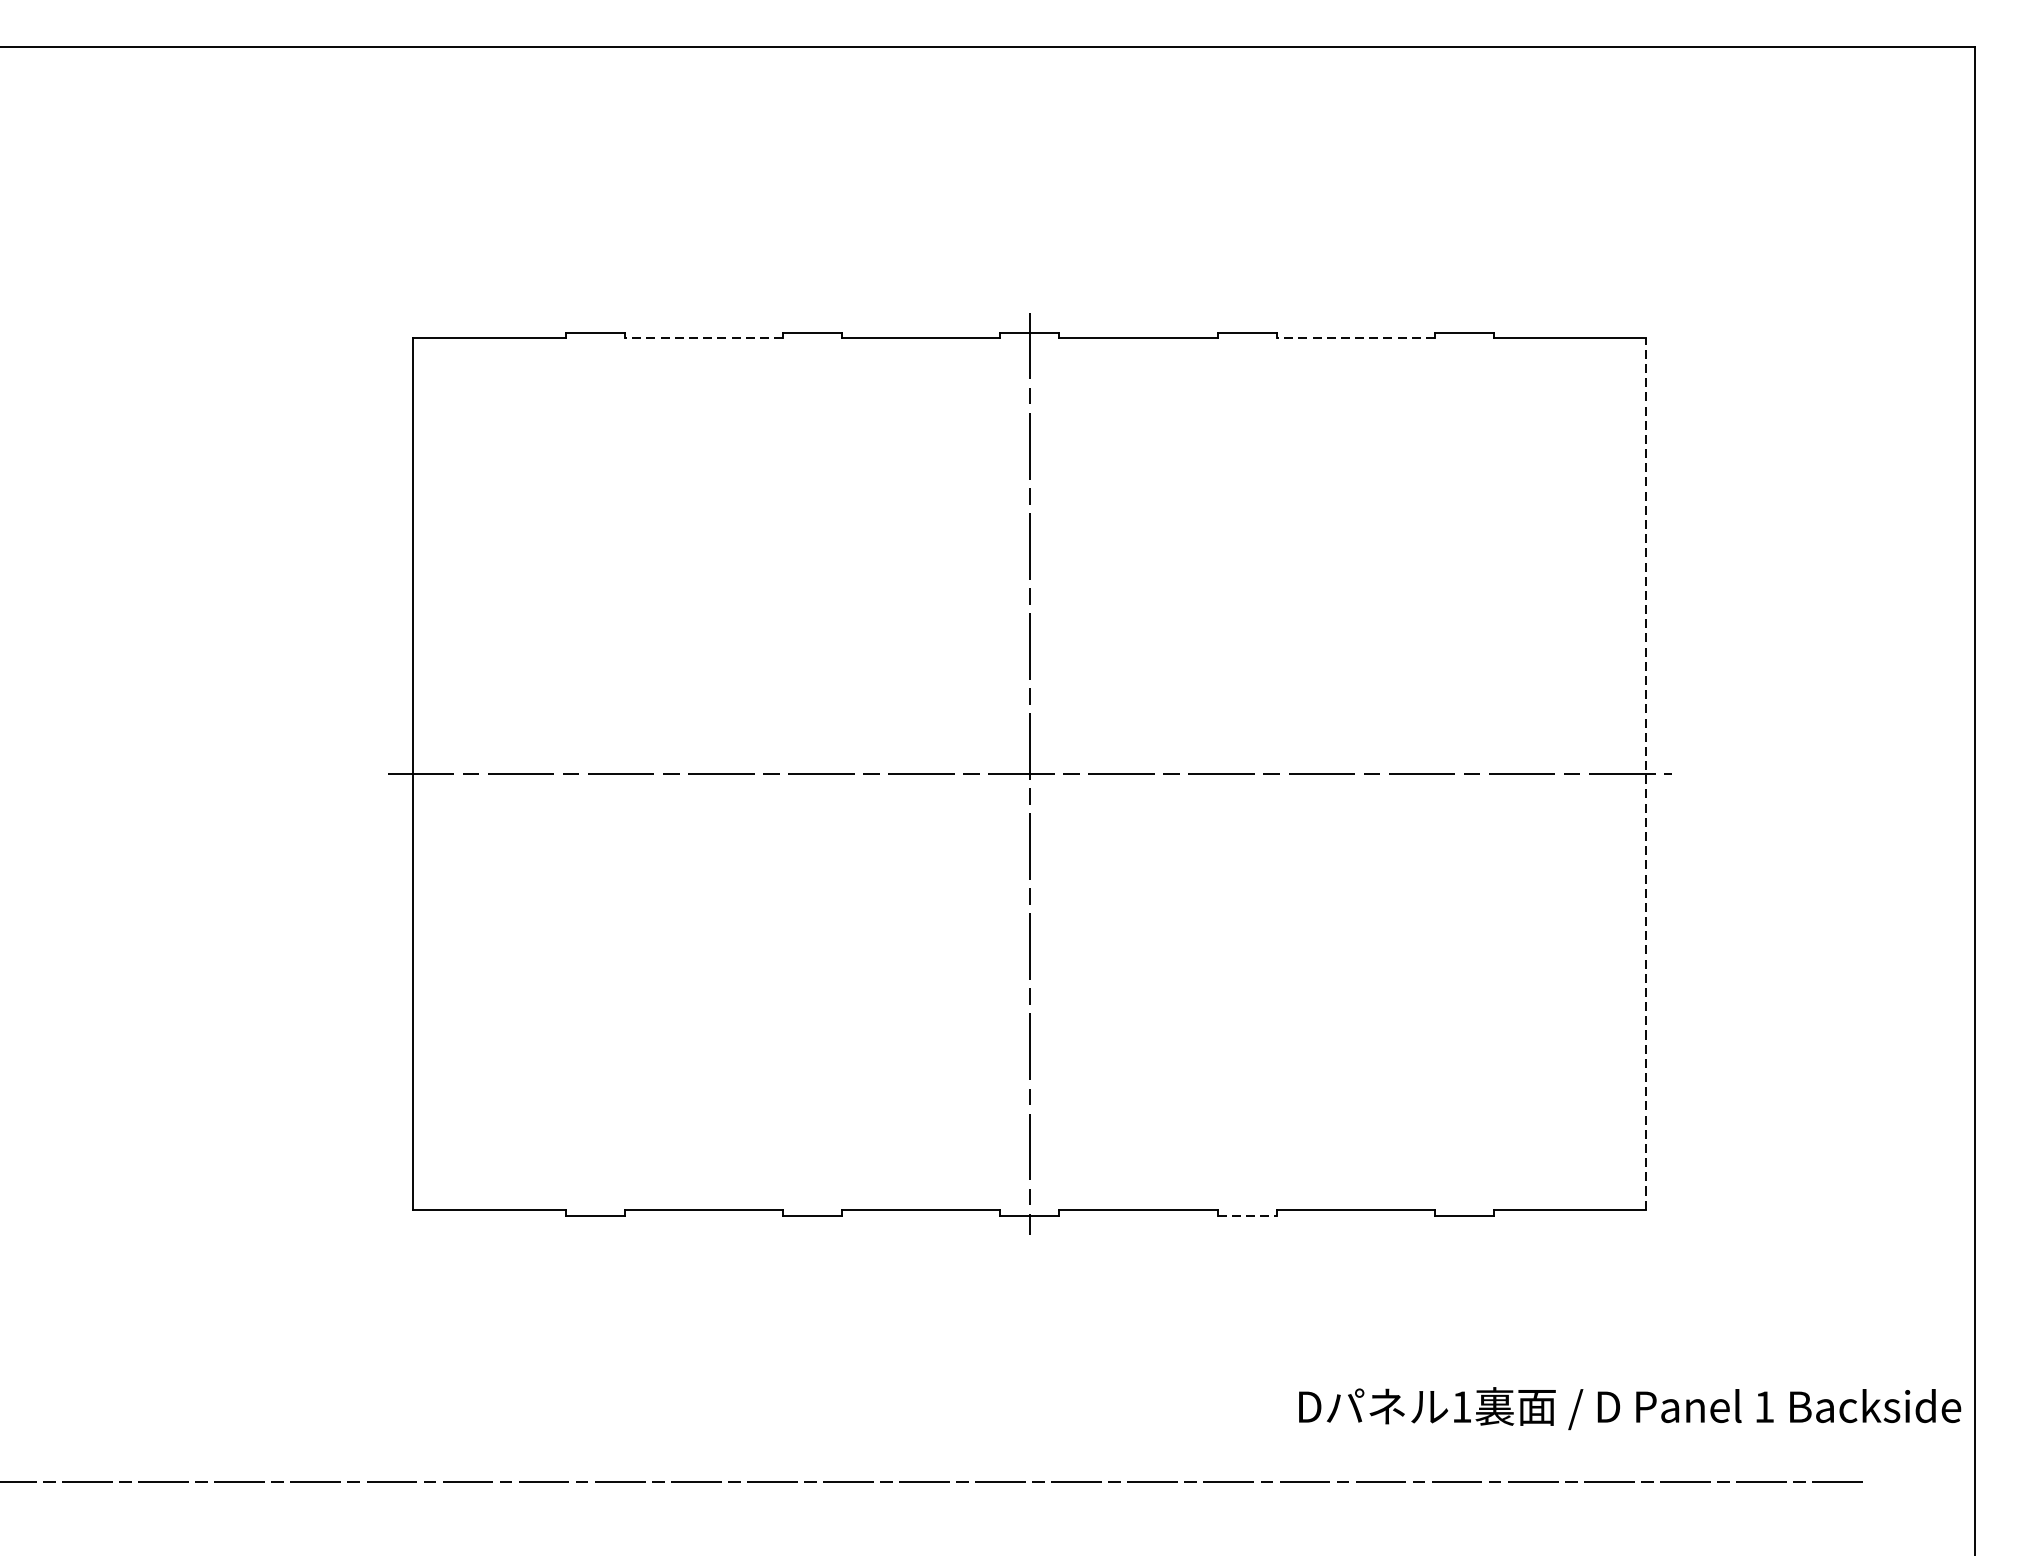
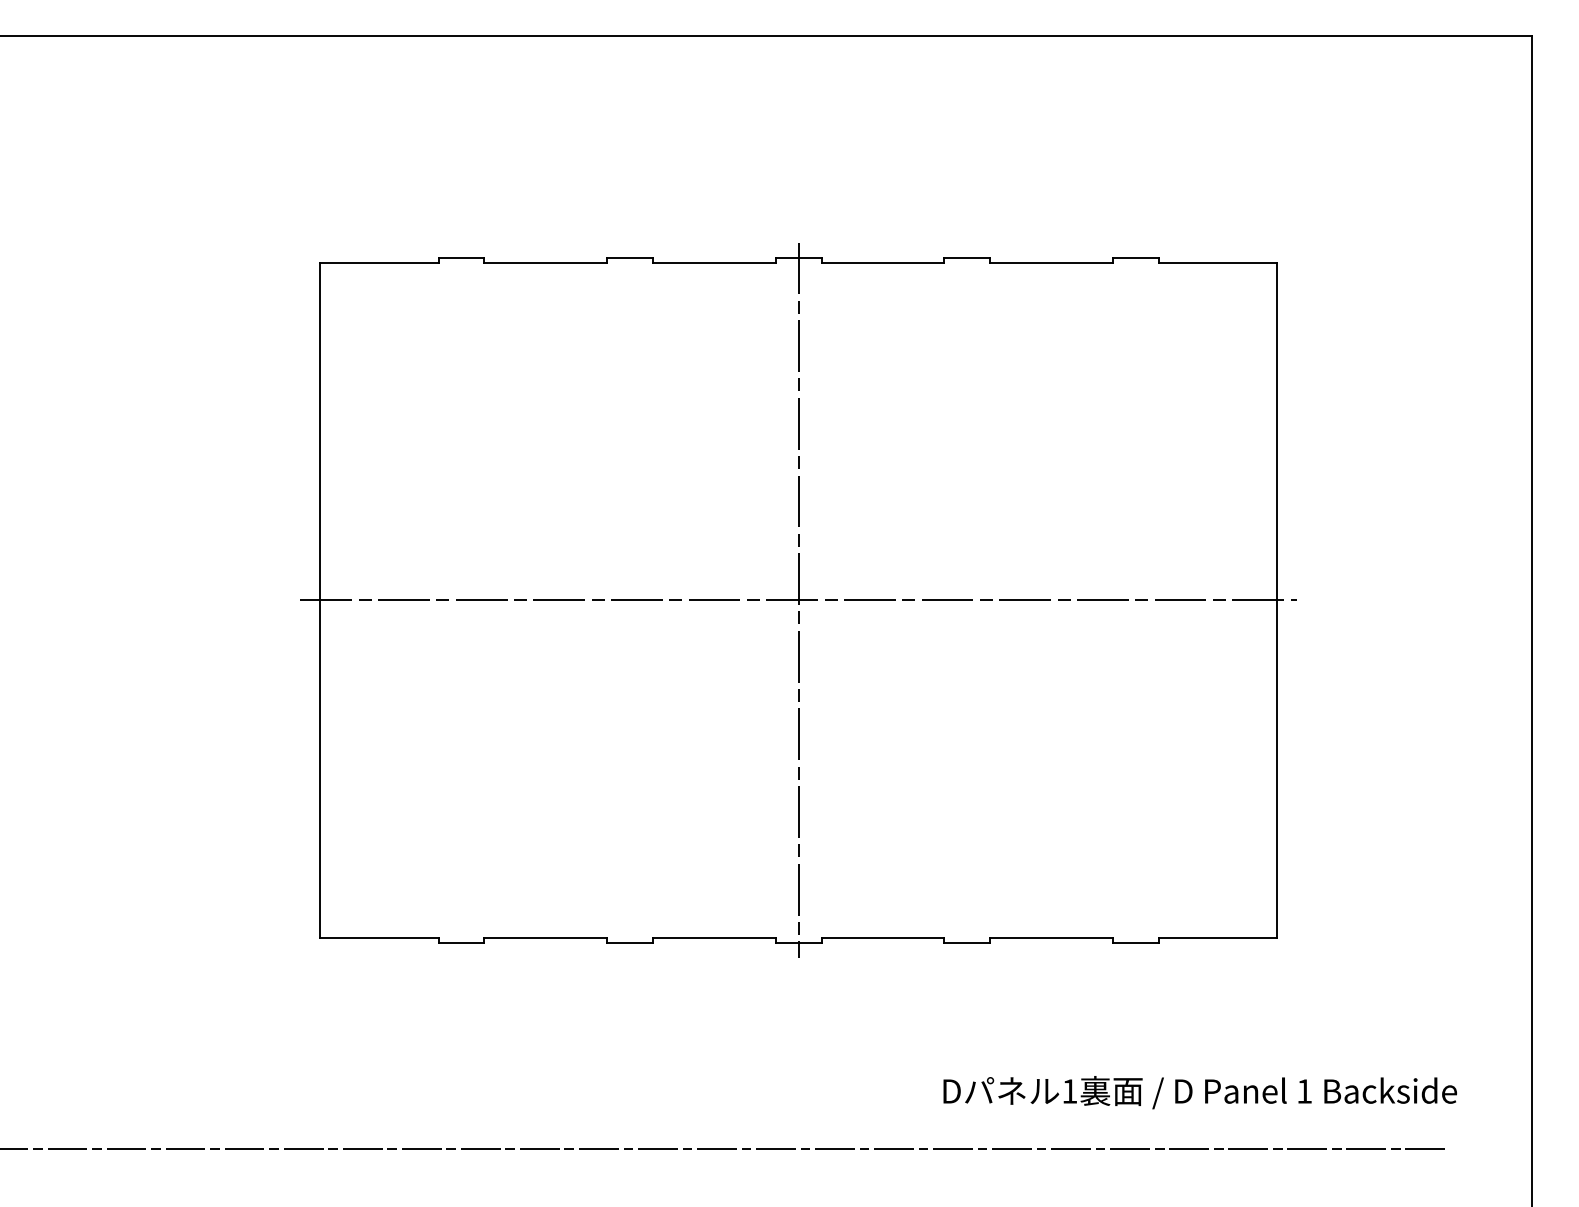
line: (703, 338) -> (545, 262), dashed -> solid
line: (1355, 338) -> (1051, 262), dashed -> solid
line: (1645, 774) -> (1276, 600), dashed -> solid
line: (1247, 1215) -> (967, 942), dashed -> solid
text: (1629, 1408) -> (1199, 1092), moved

